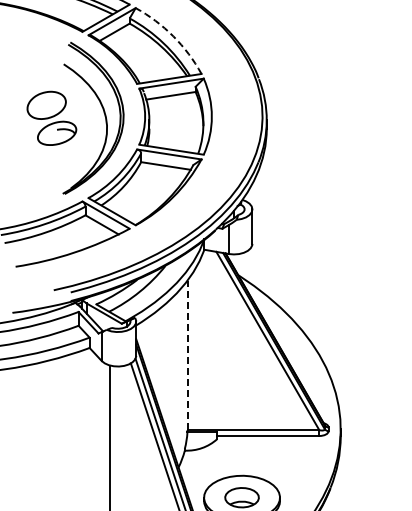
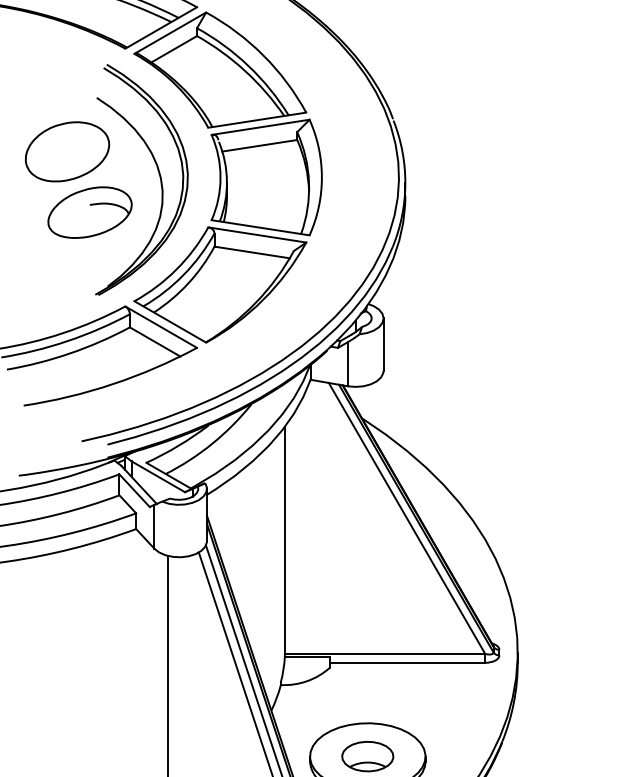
arc: (173, 36) -> (263, 55), dashed -> solid
part: (51, 118) -> (78, 180), size x1.43
line: (187, 355) -> (284, 540), dashed -> solid

